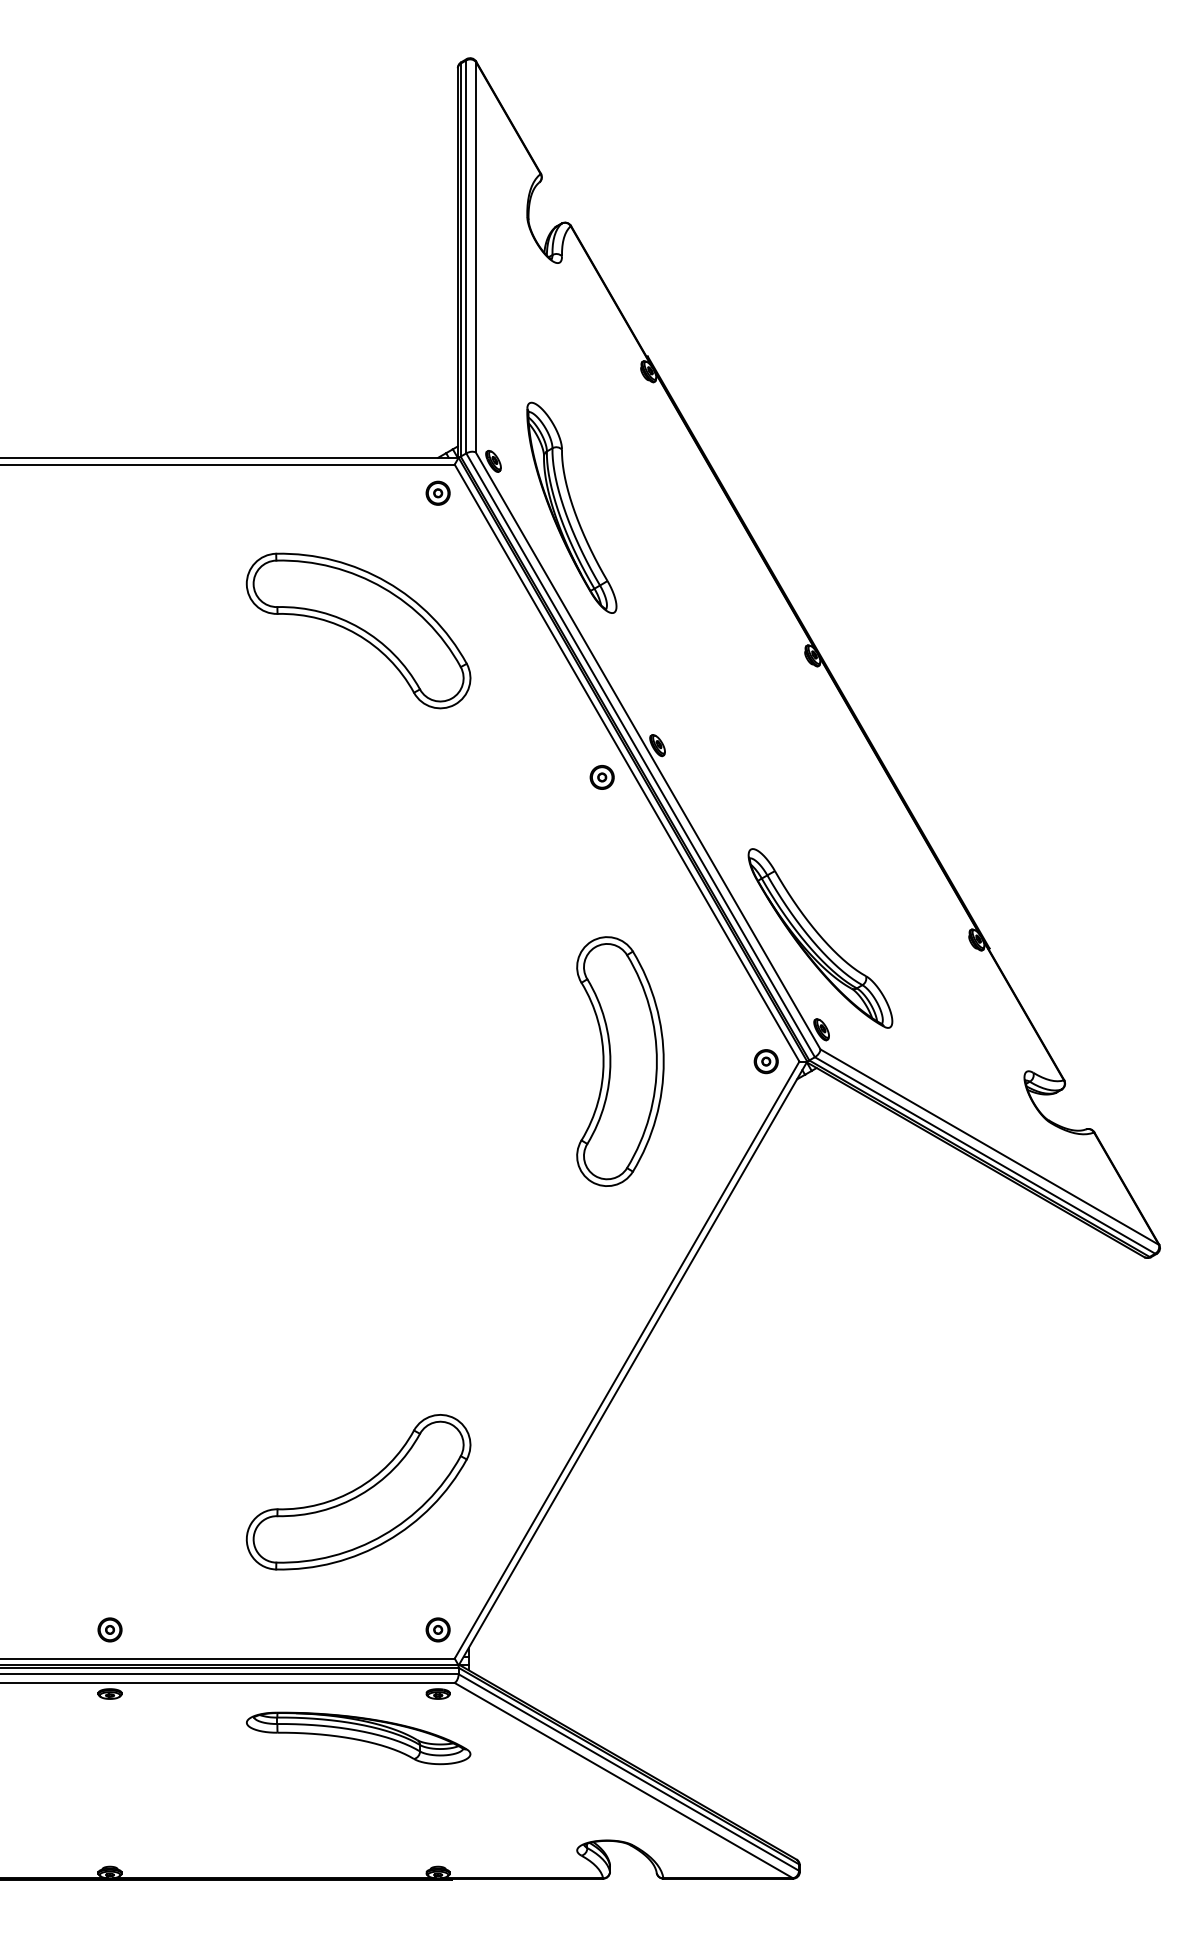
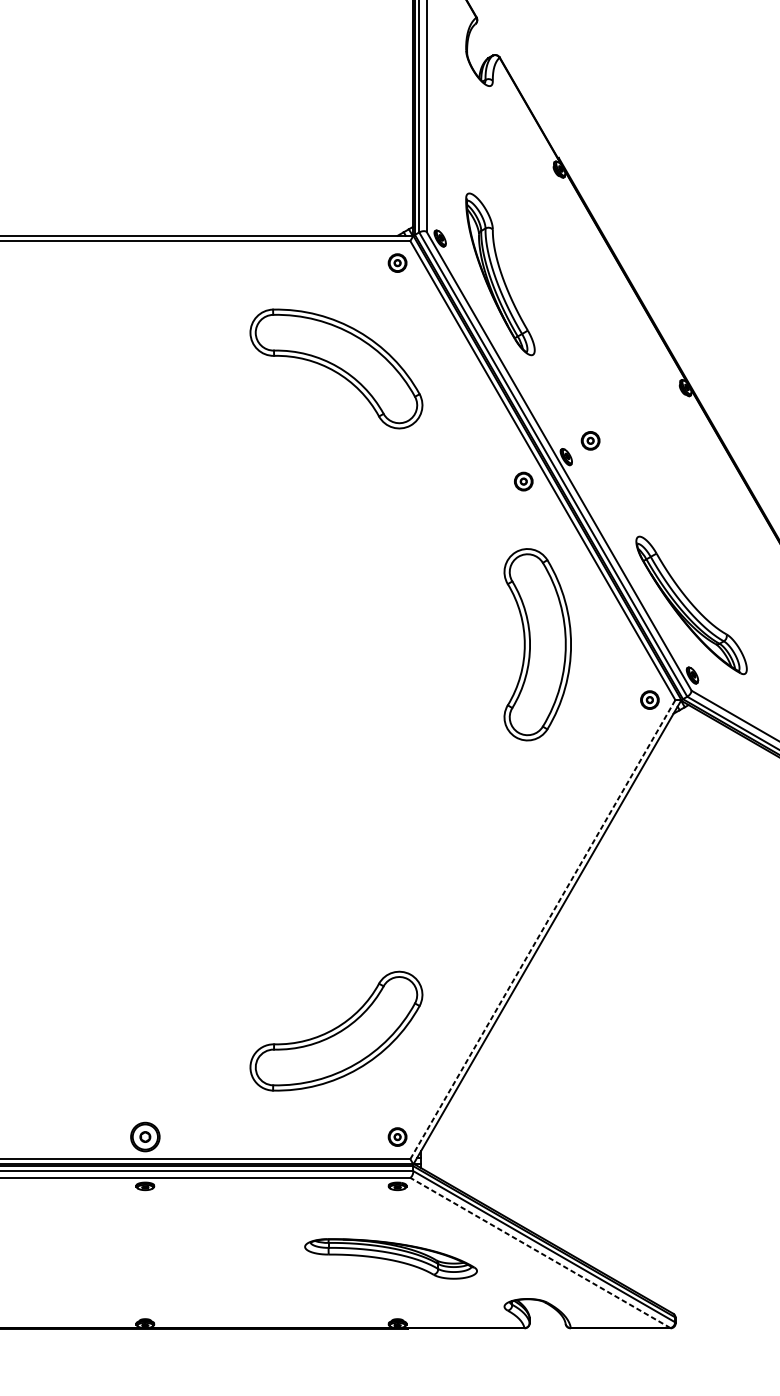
part: (688, 724) -> (590, 440), added
part: (620, 1061) -> (537, 644), moved
line: (627, 1360) -> (543, 929), solid -> dashed
part: (109, 1629) -> (144, 1136), size x1.6
part: (358, 1738) -> (390, 1259), moved
line: (623, 1780) -> (540, 1252), solid -> dashed

